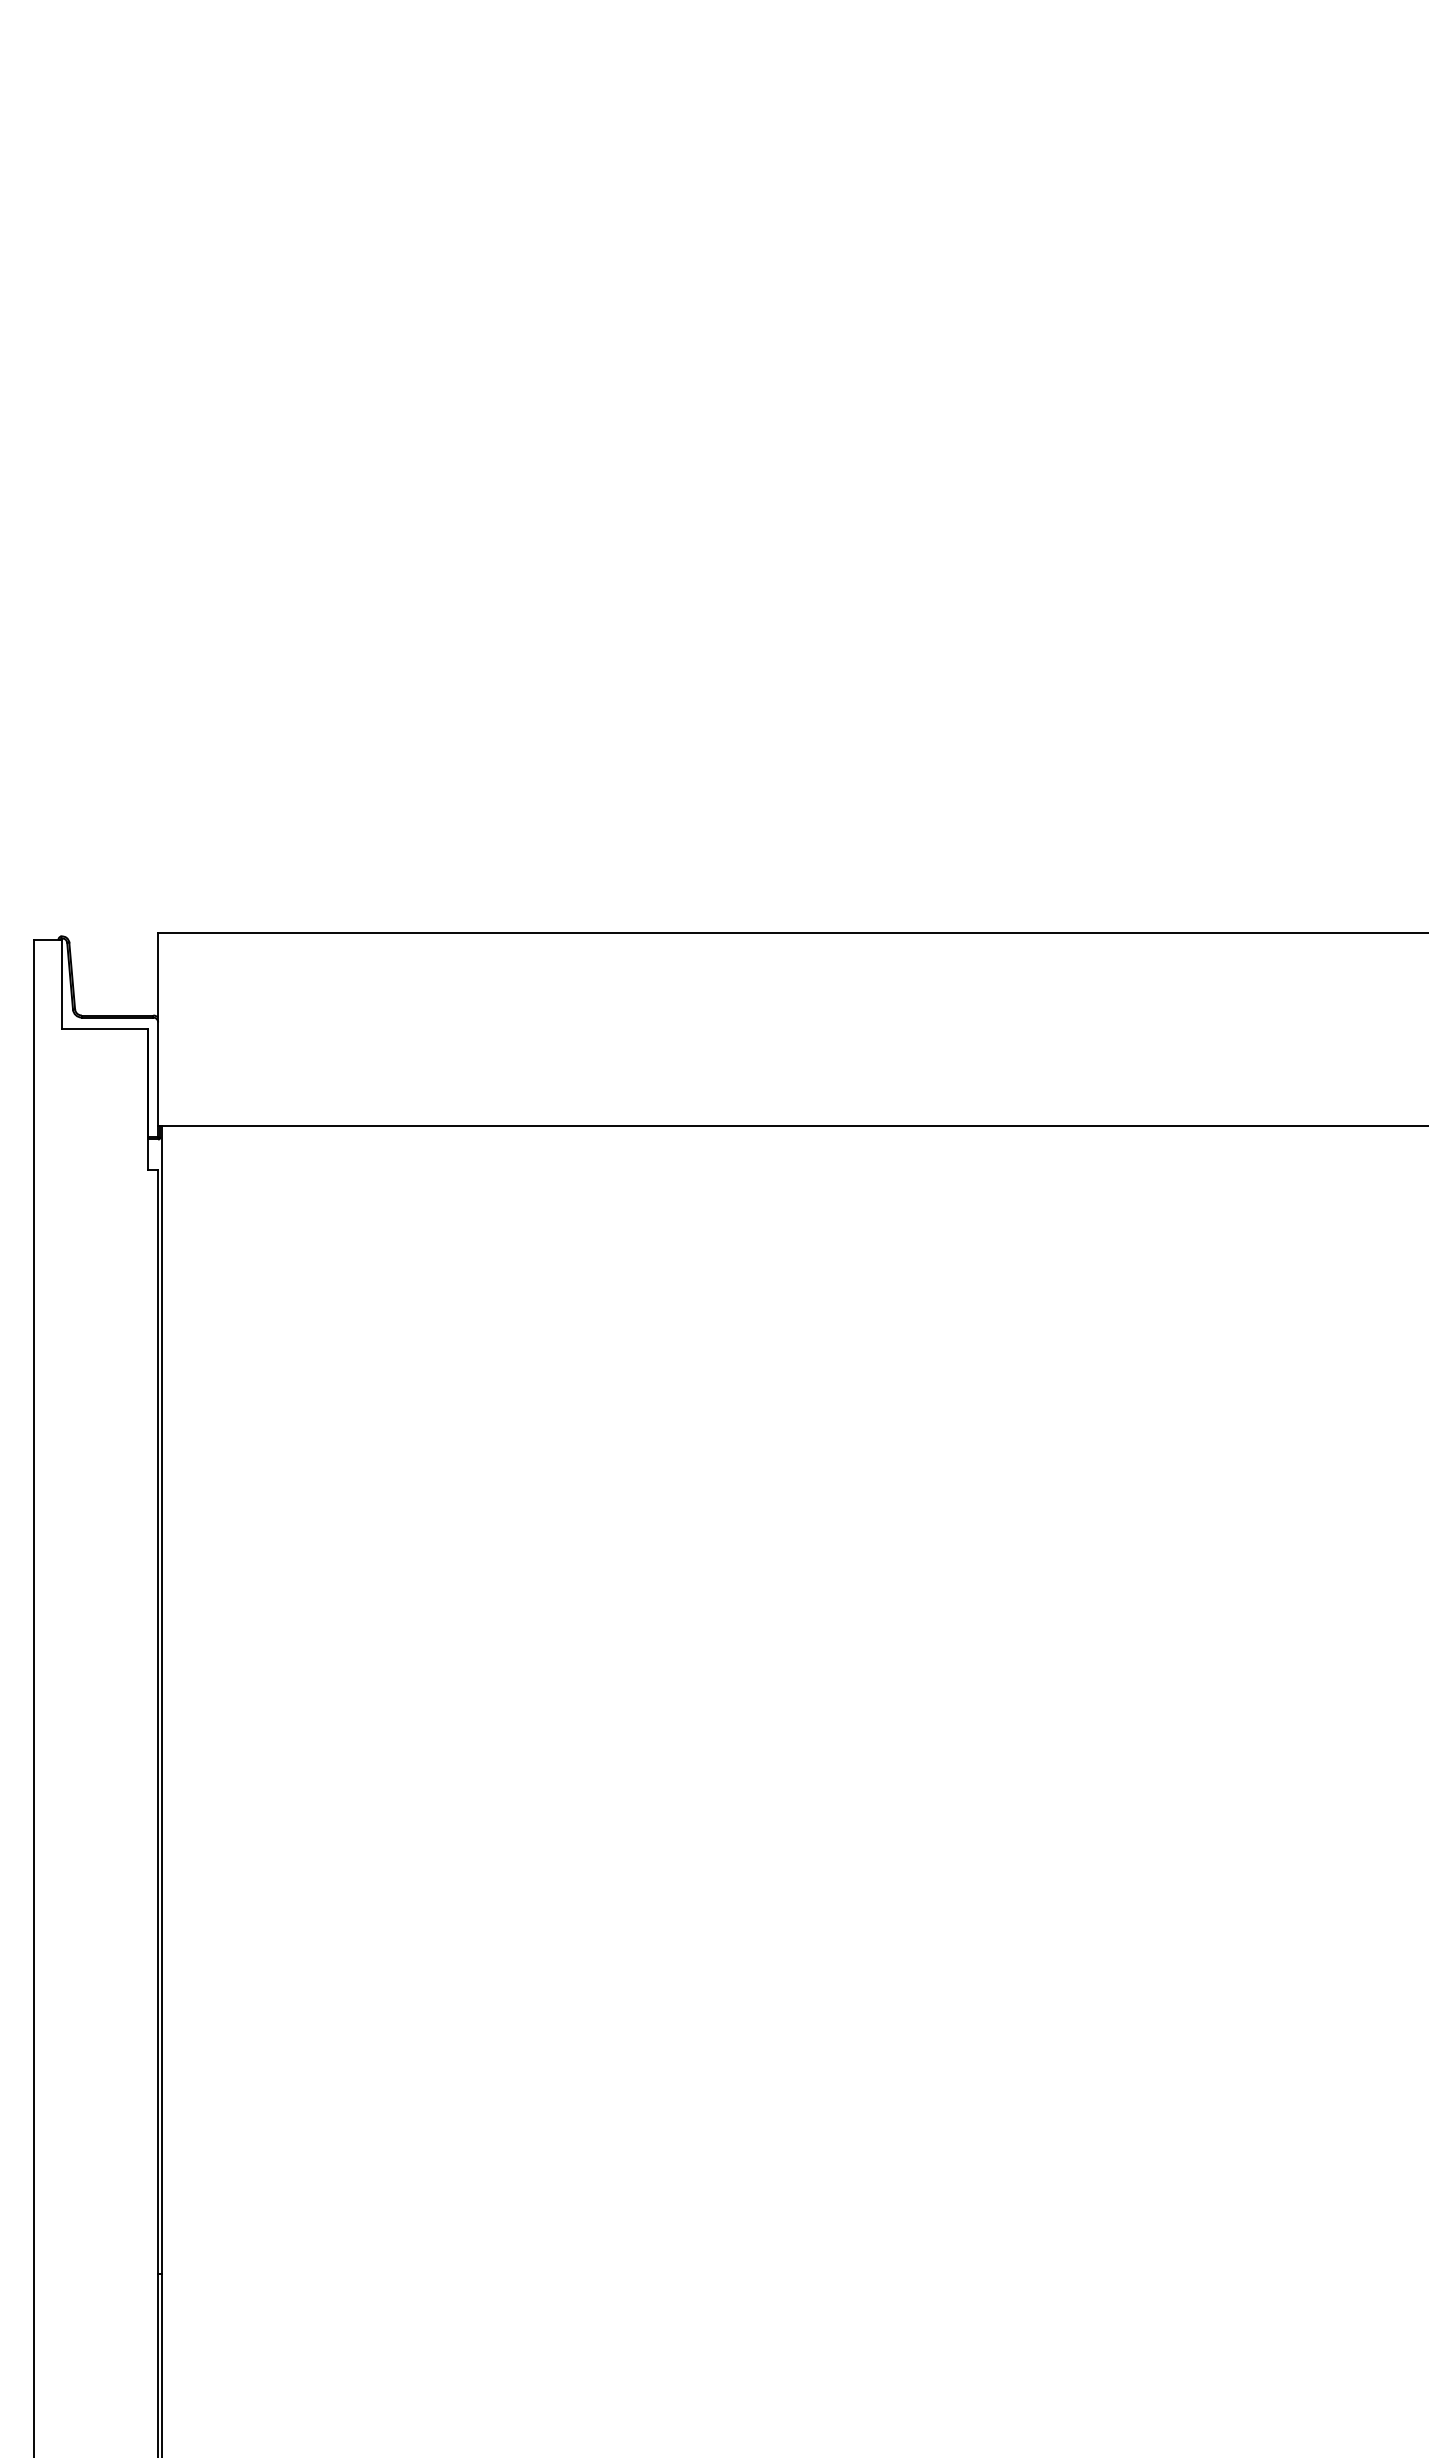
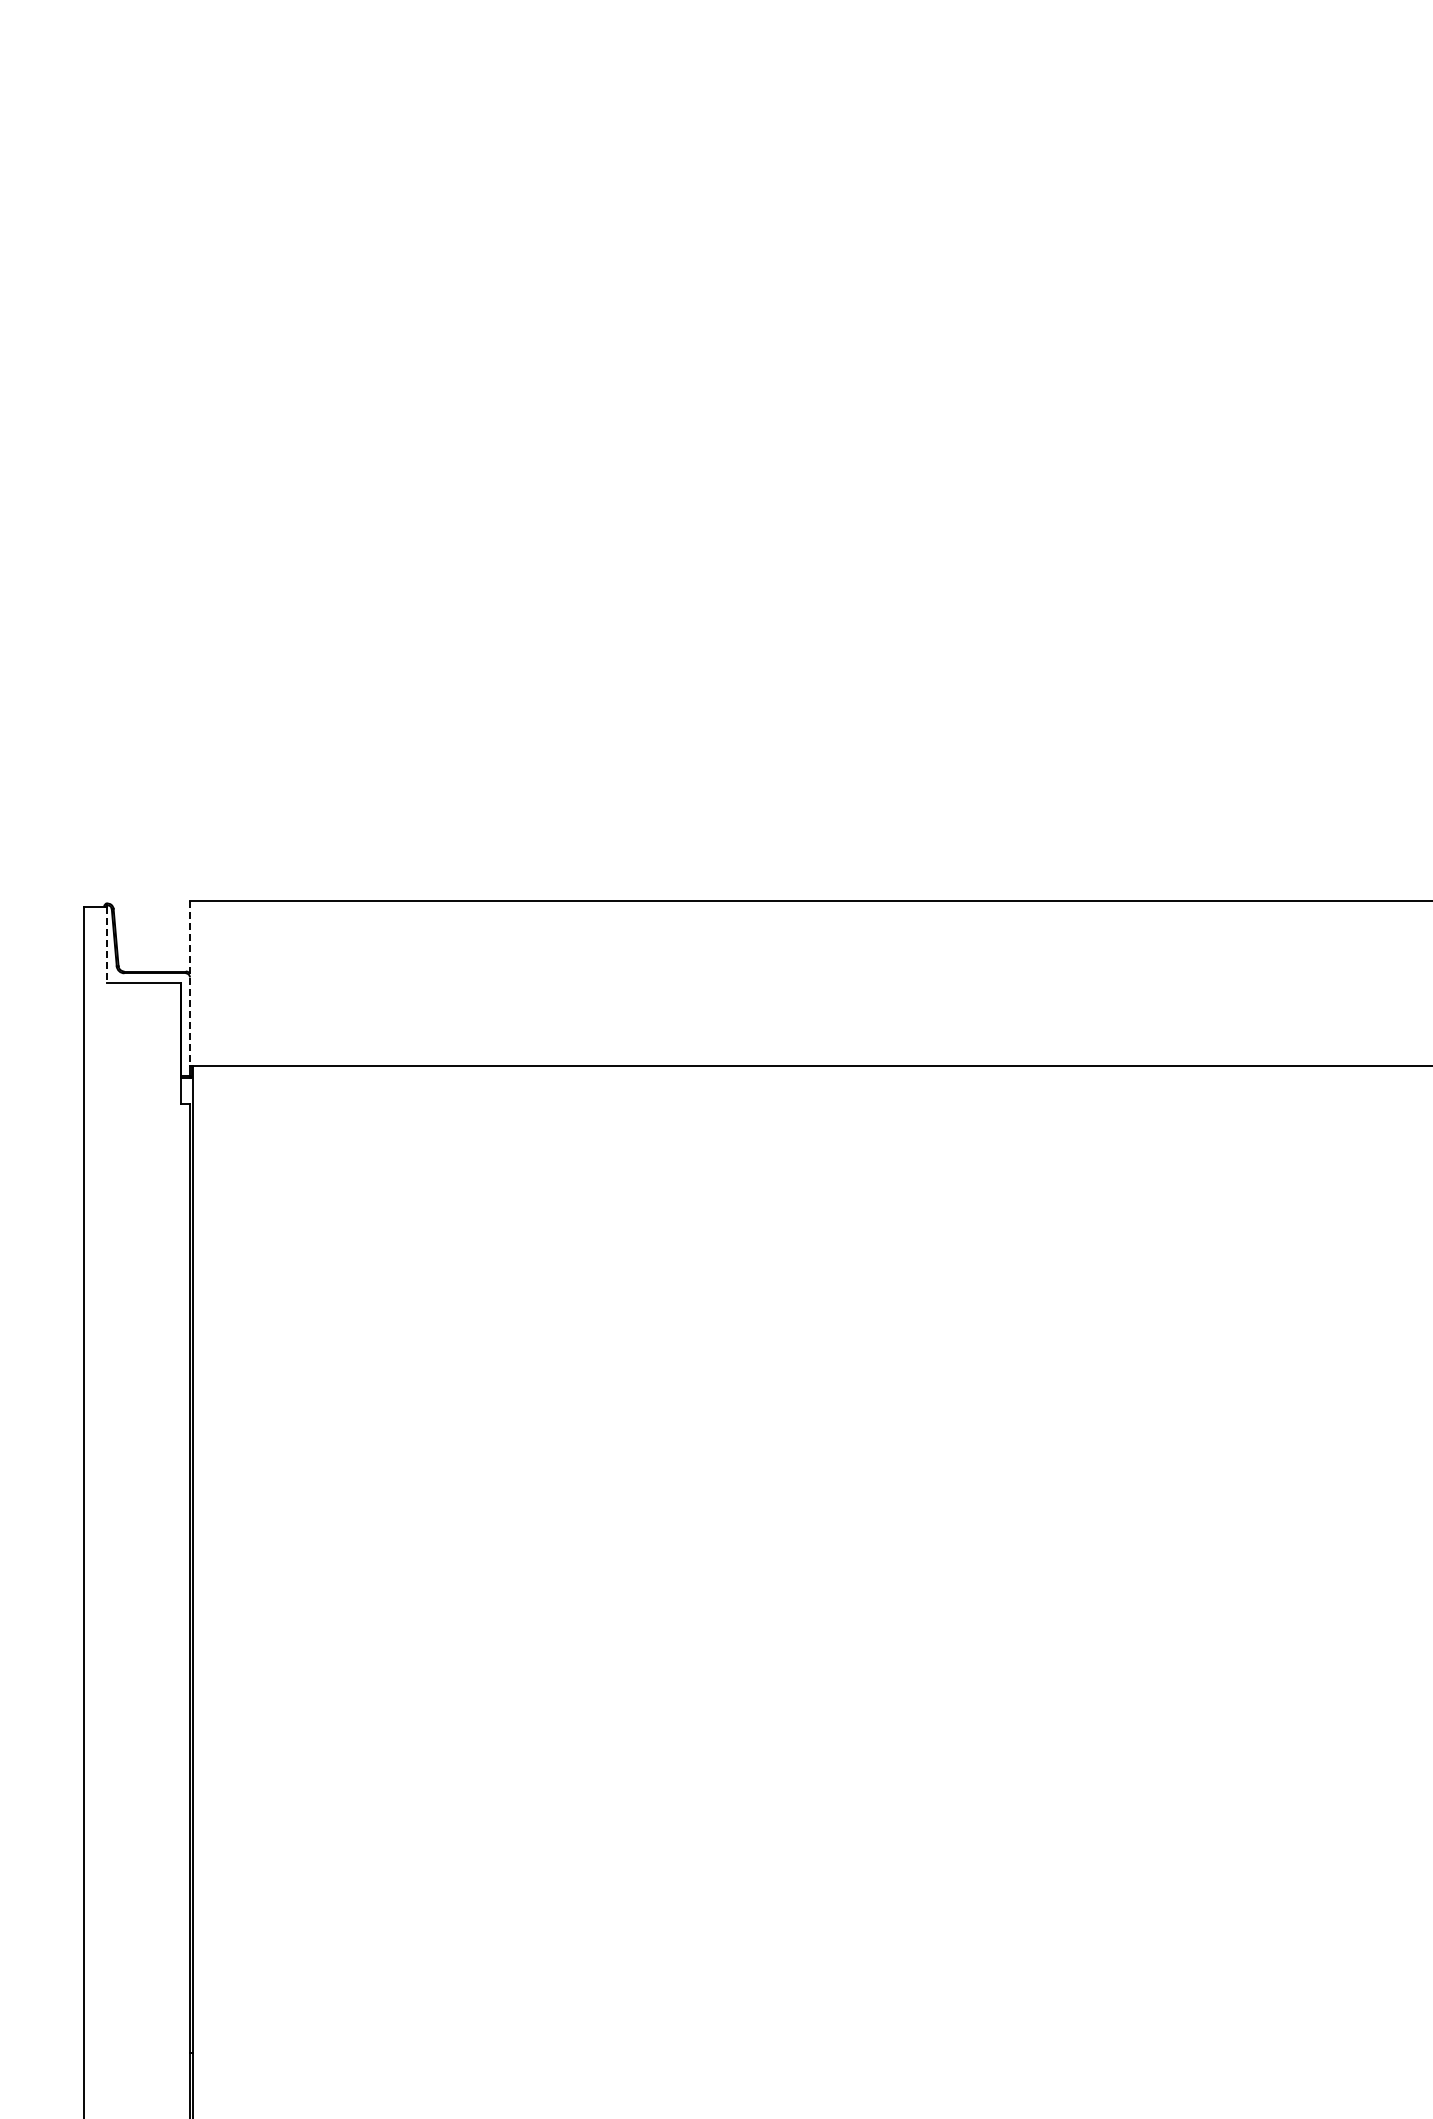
line: (62, 985) -> (107, 945), solid -> dashed
line: (157, 1029) -> (189, 983), solid -> dashed

